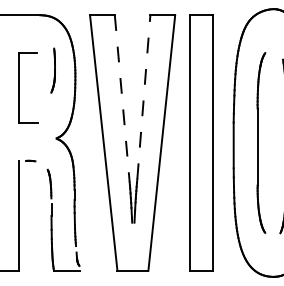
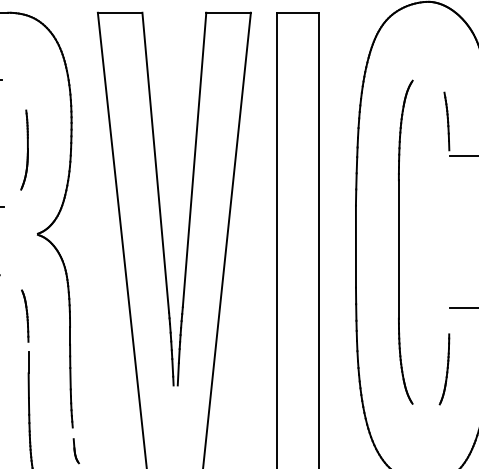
part: (52, 70) -> (23, 149), moved
line: (143, 96) -> (193, 158), dashed -> solid
line: (122, 98) -> (156, 162), dashed -> solid

